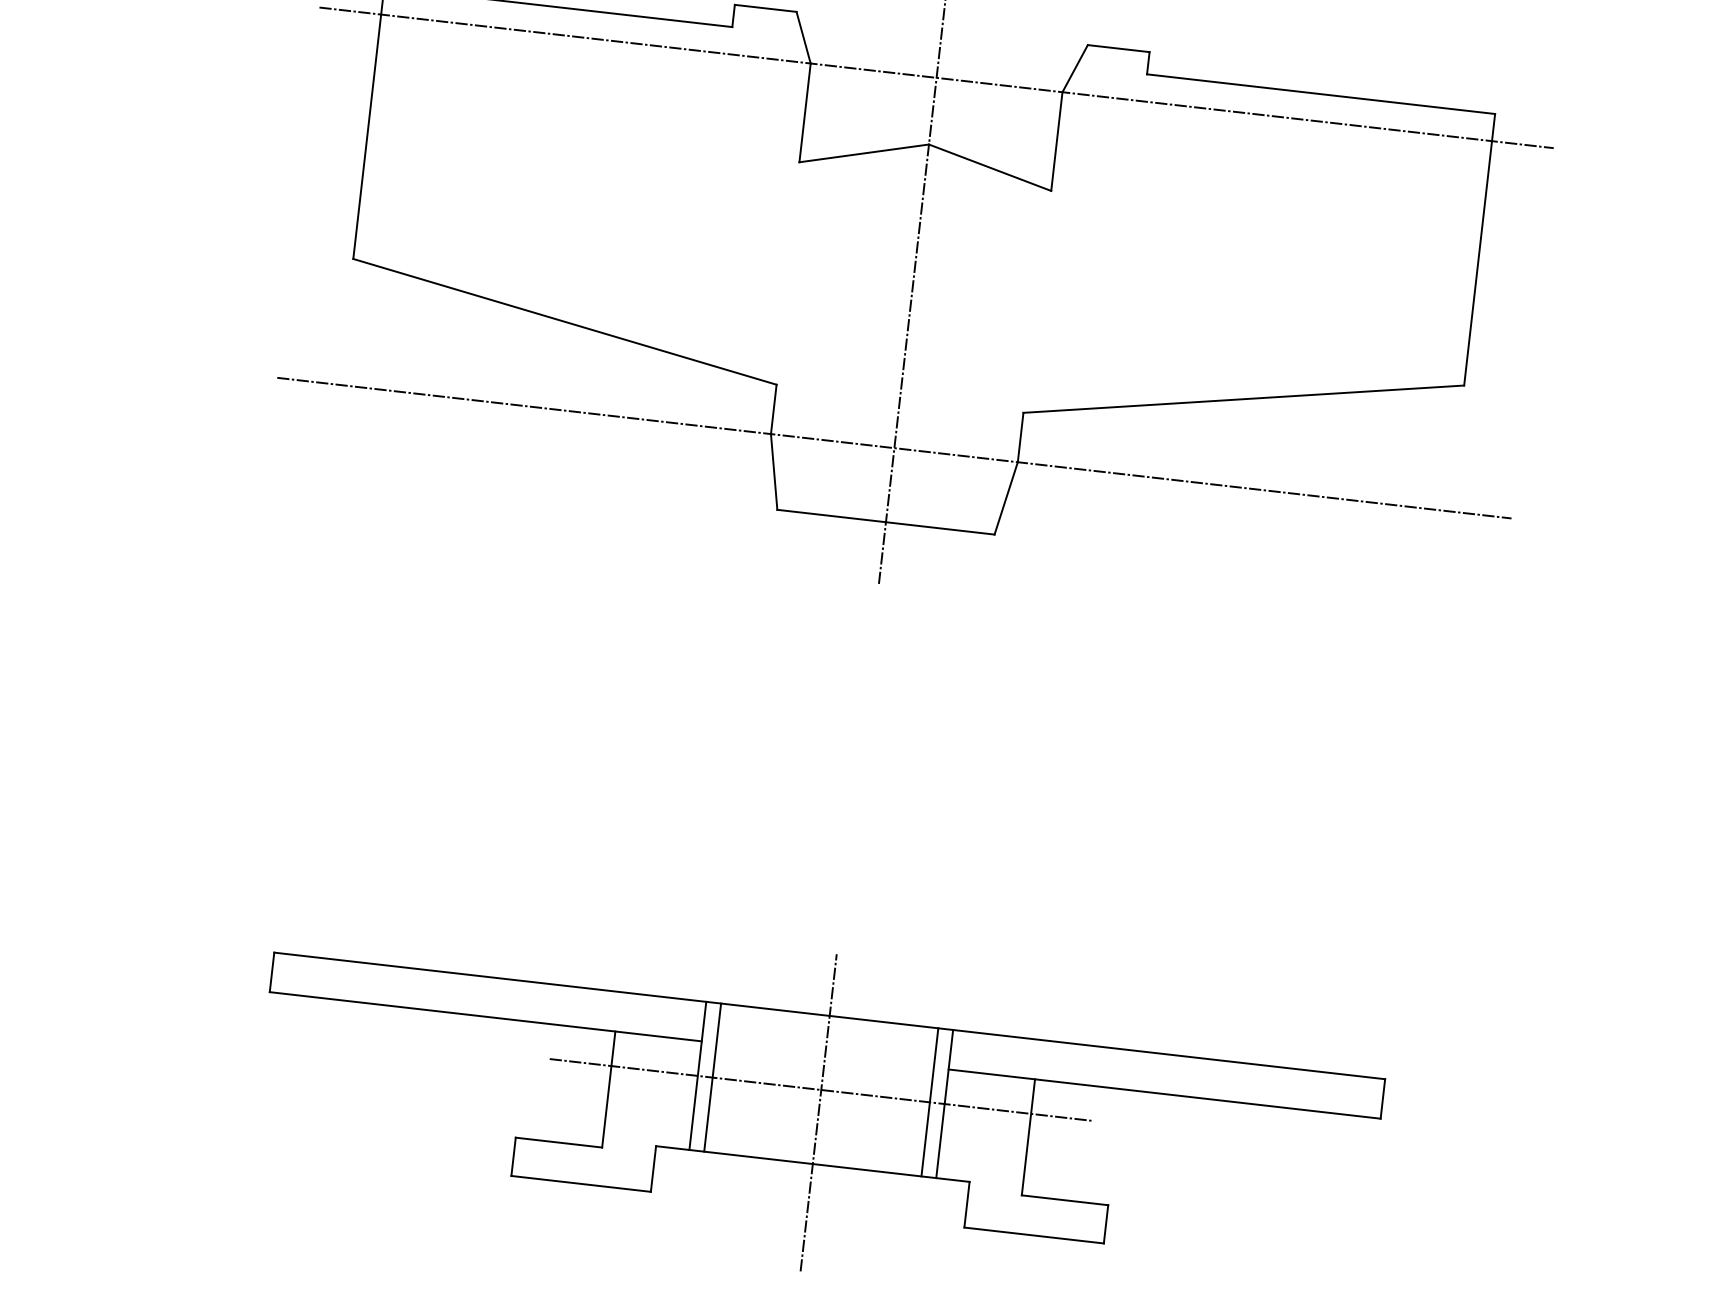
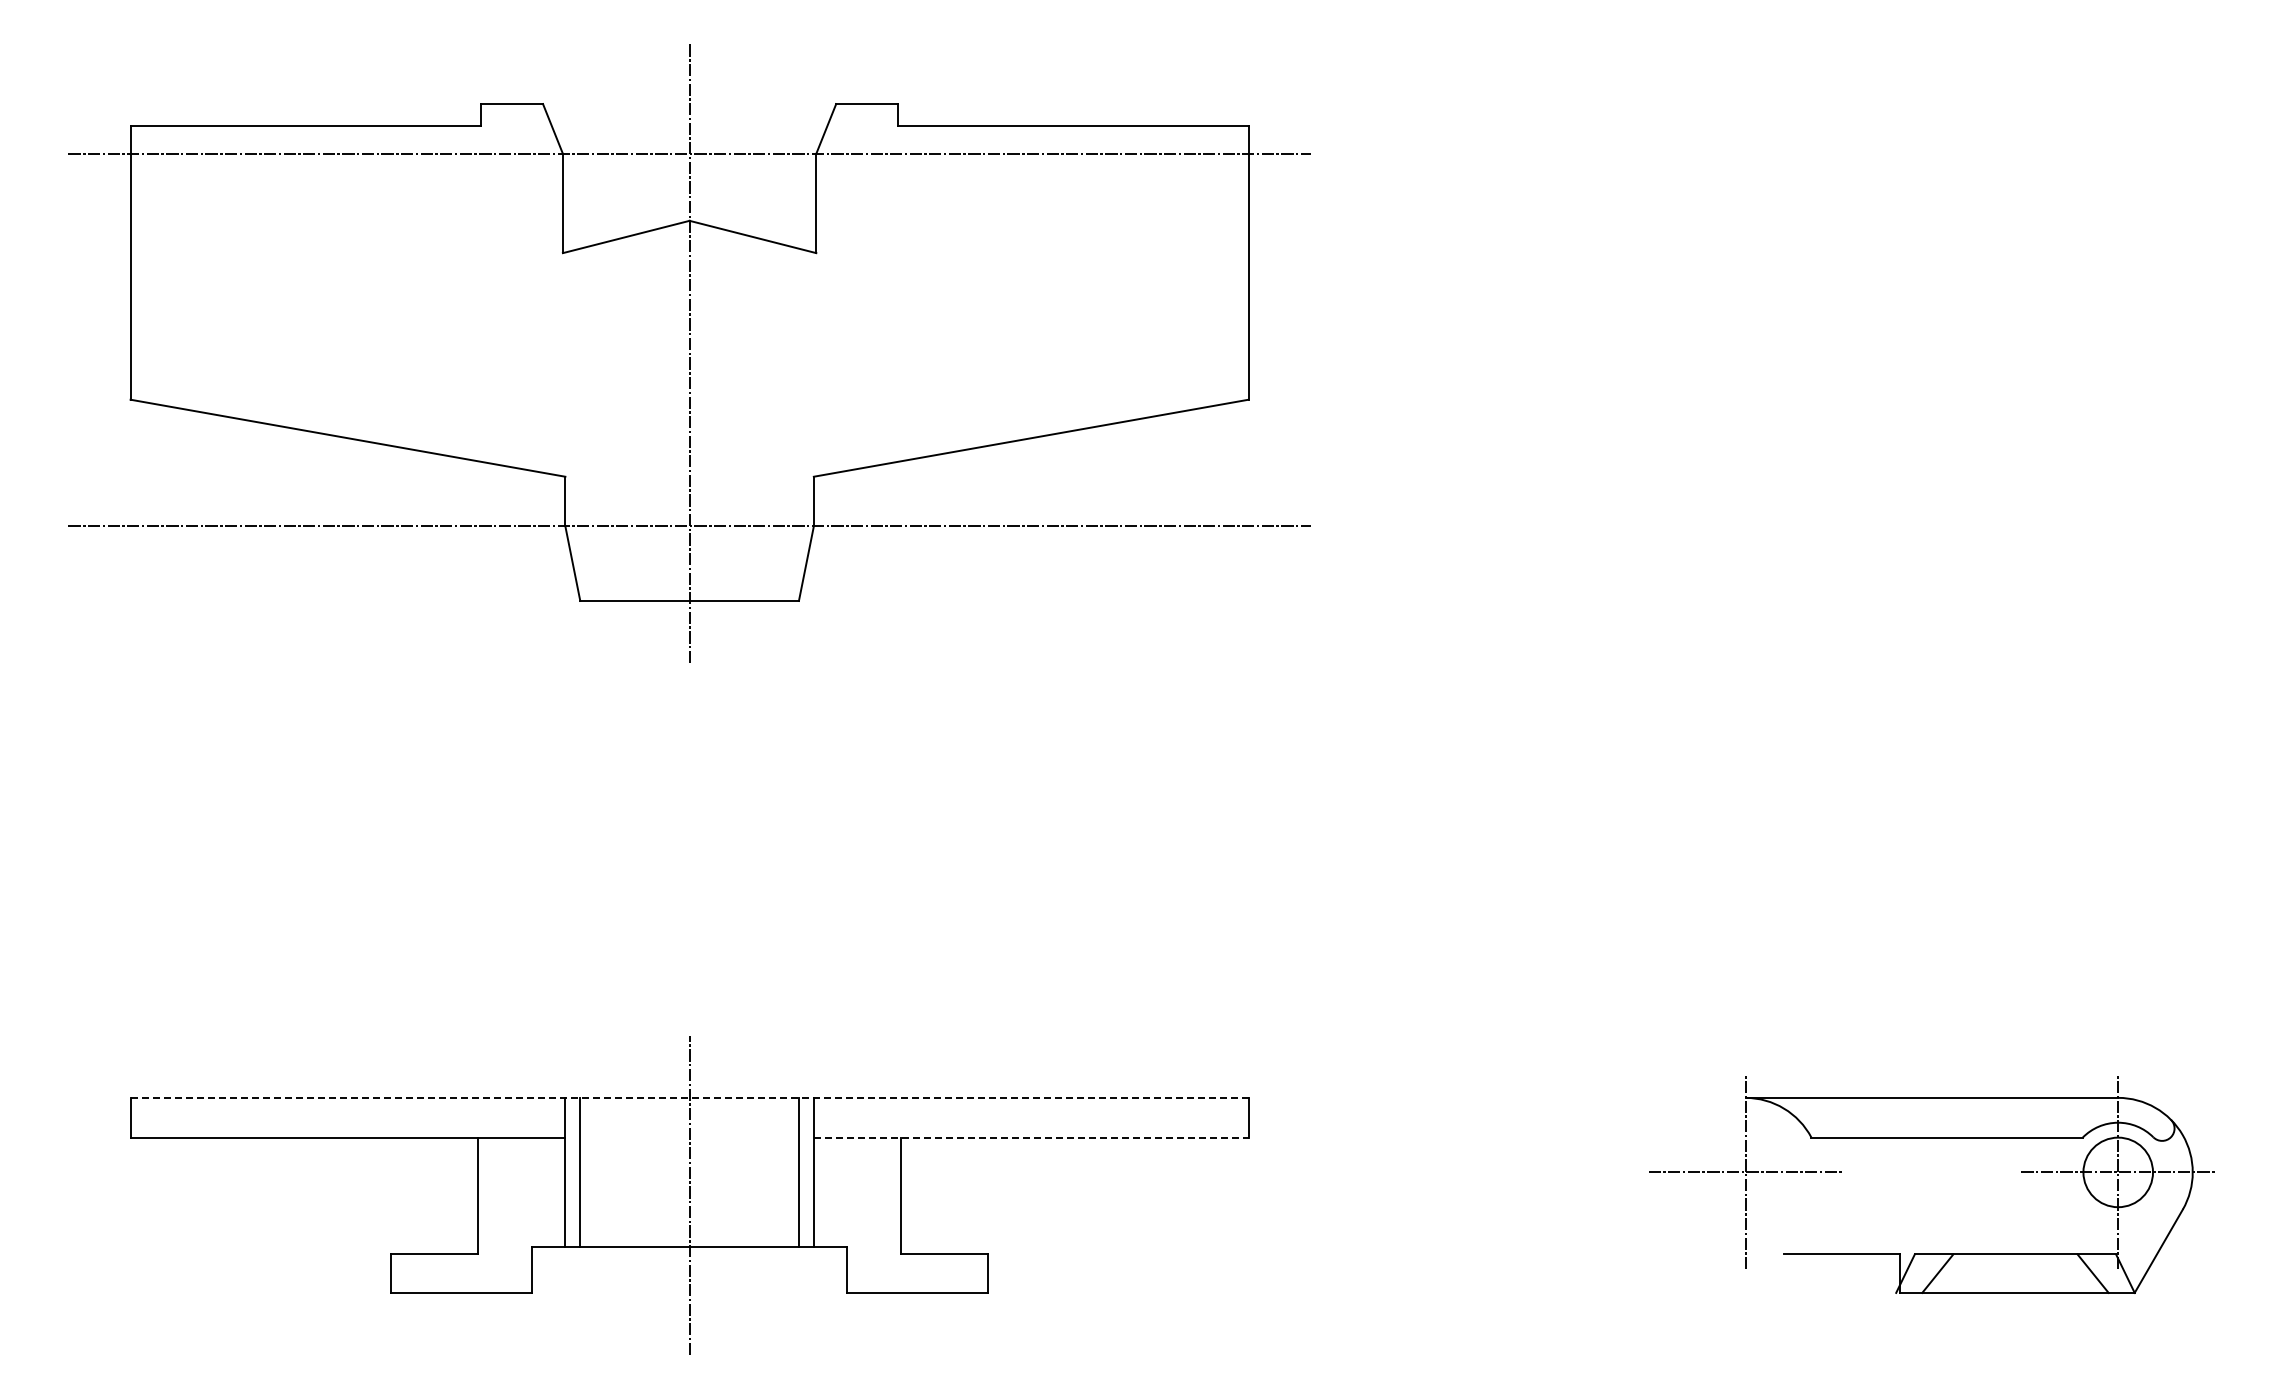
line: (829, 1015) -> (689, 1097), solid -> dashed
line: (821, 1090) -> (689, 1172), removed
line: (1164, 1093) -> (1031, 1137), solid -> dashed

